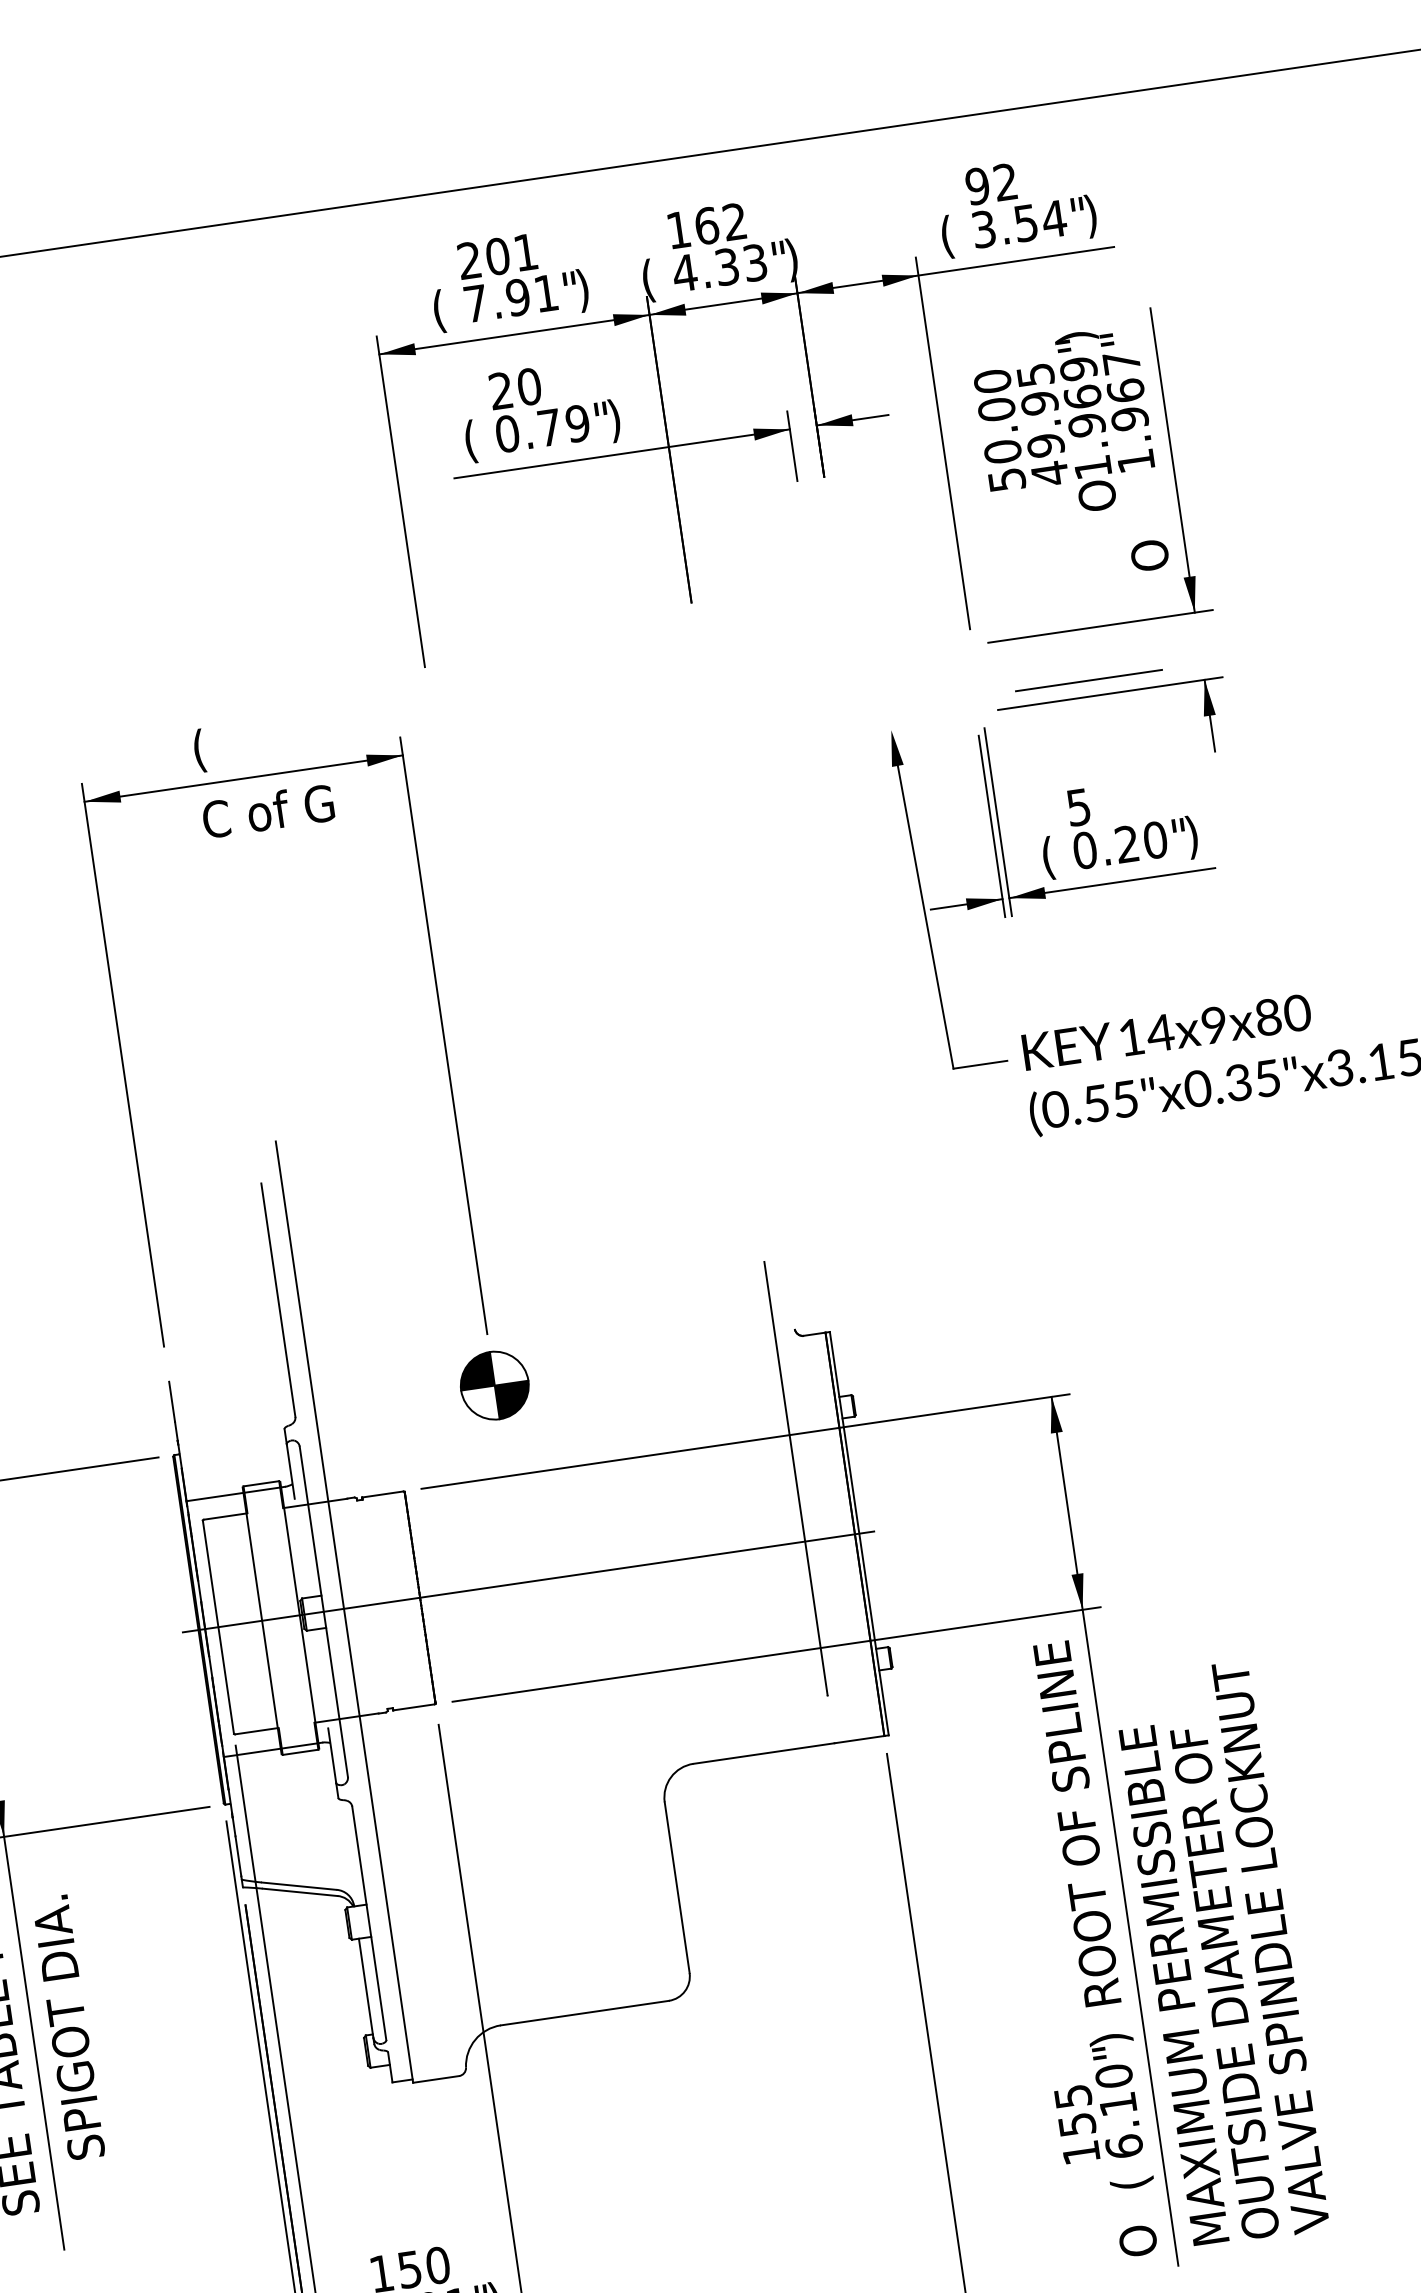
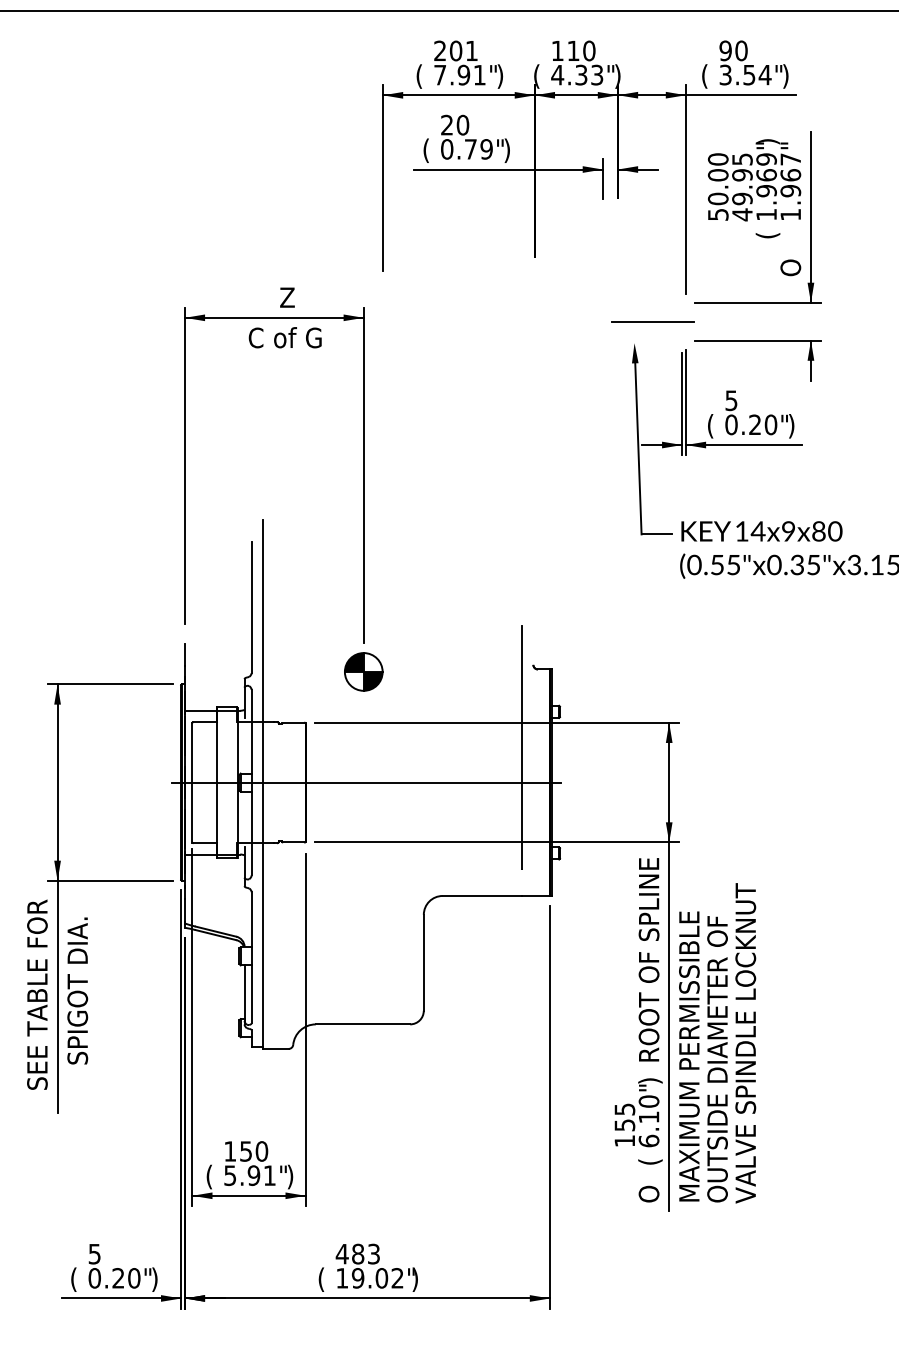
text: (1005, 181) -> (741, 50), 92 -> 90
text: (720, 223) -> (581, 50), 162 -> 110
text: (1098, 495) -> (767, 230), O -> (
line: (1087, 680) -> (652, 321), moved
text: (233, 744) -> (271, 298), ( -> Z

